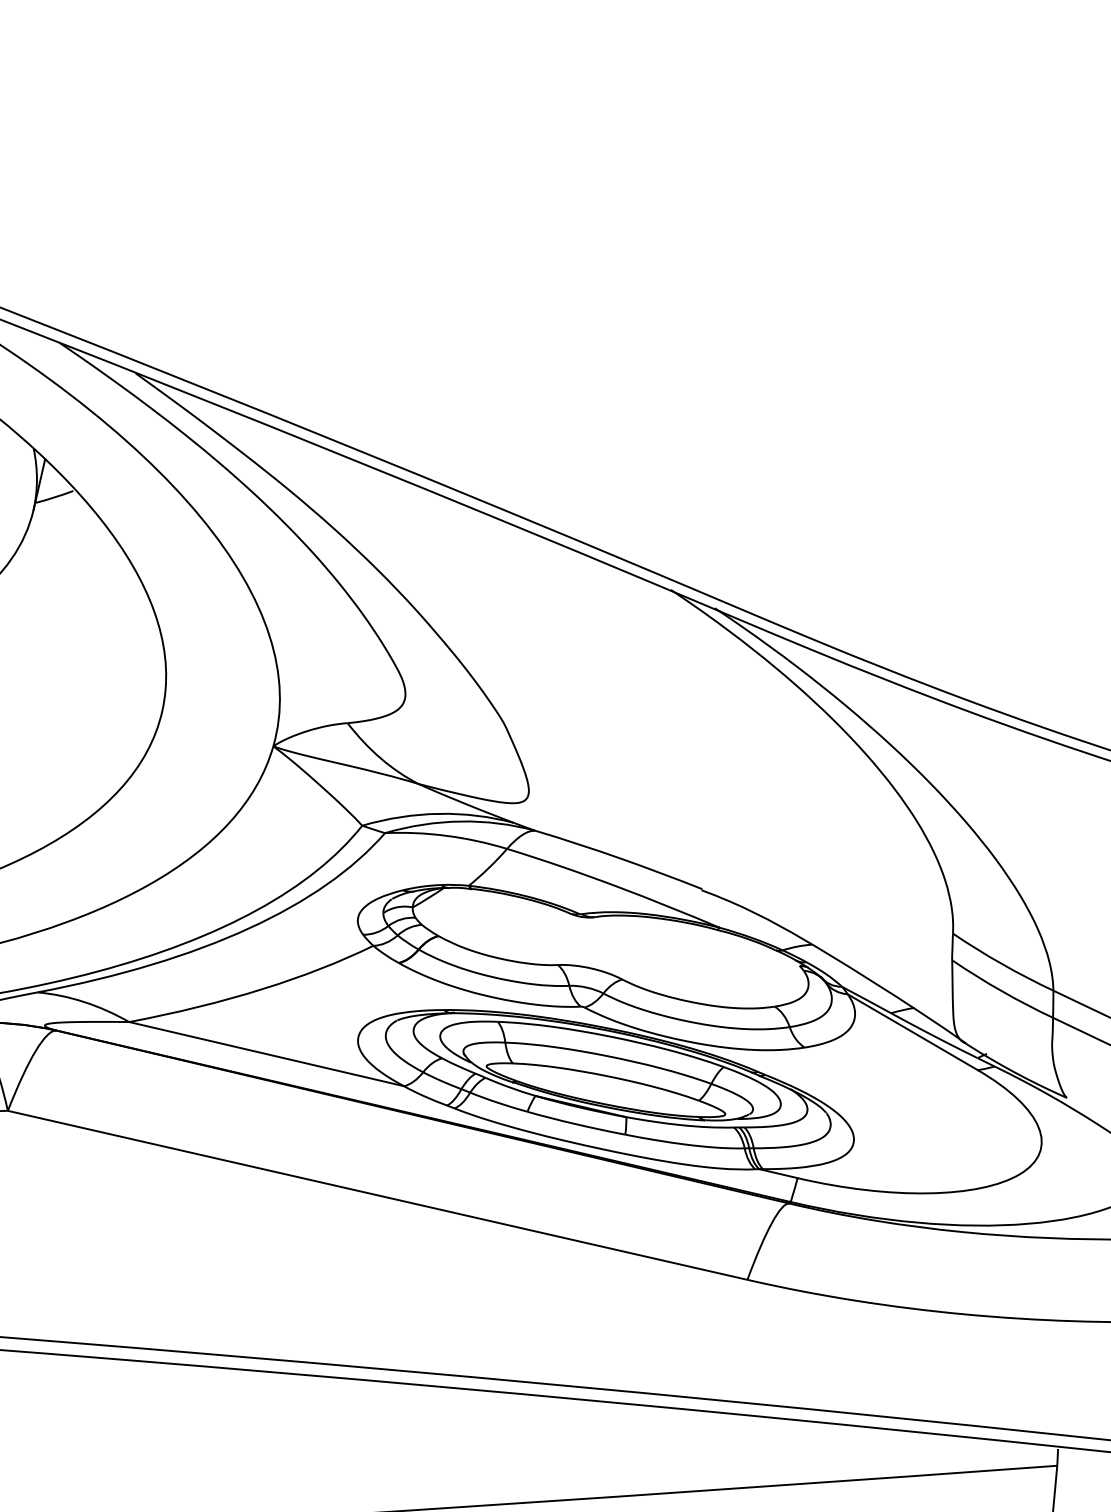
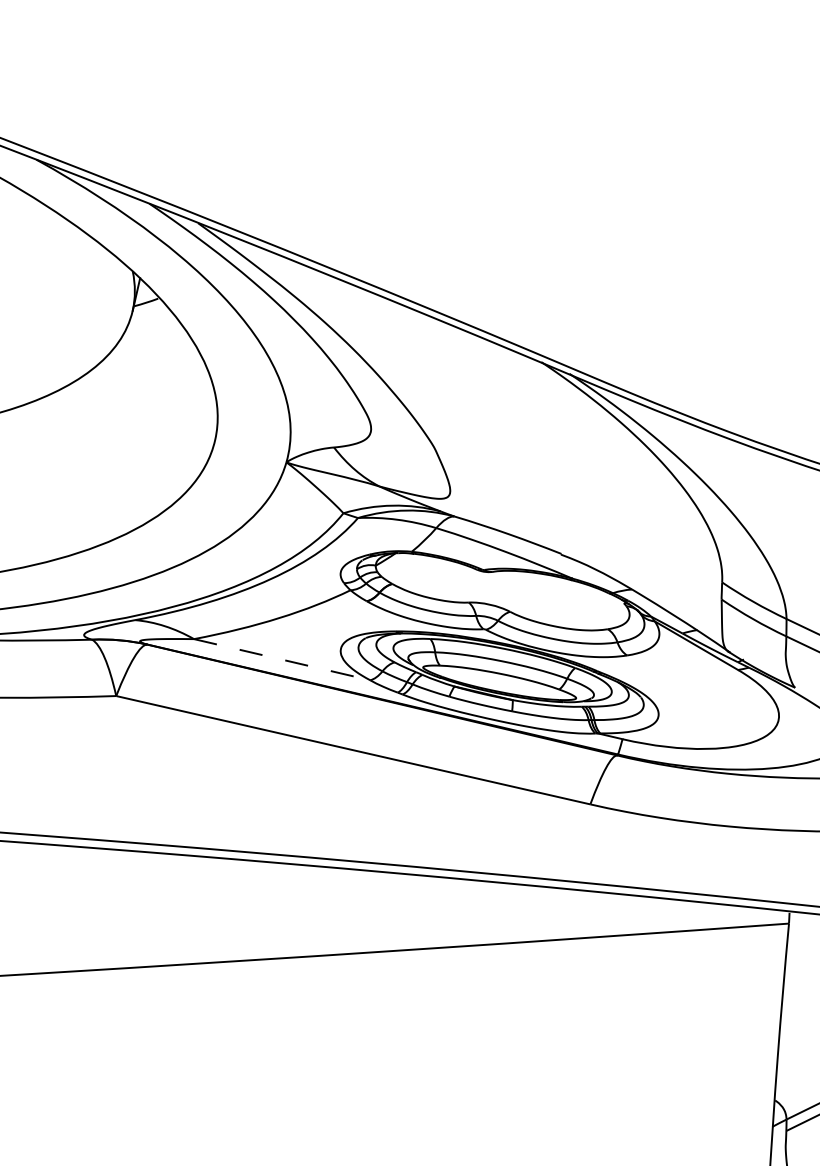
line: (267, 1053) -> (282, 659), solid -> dashed

